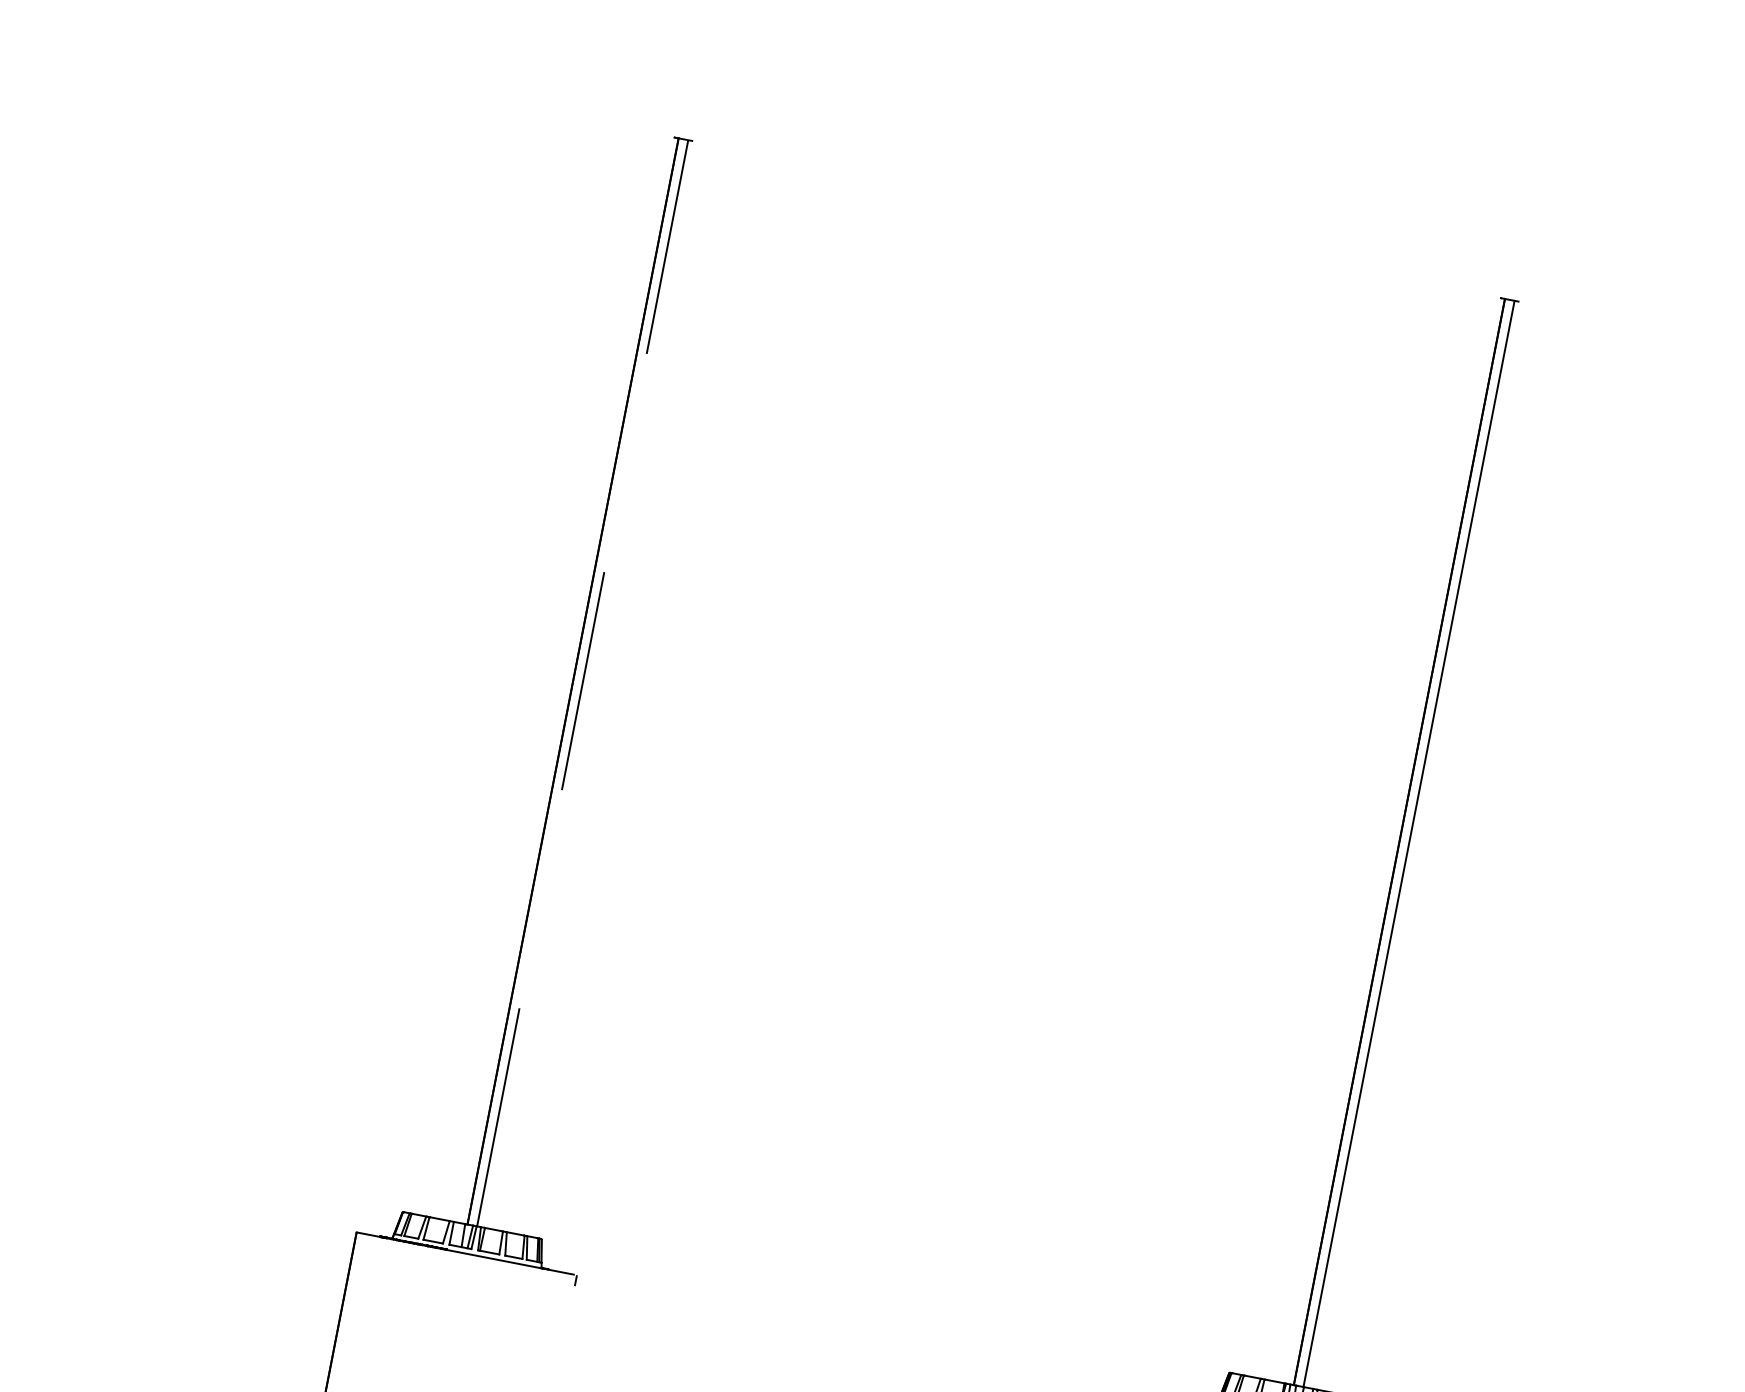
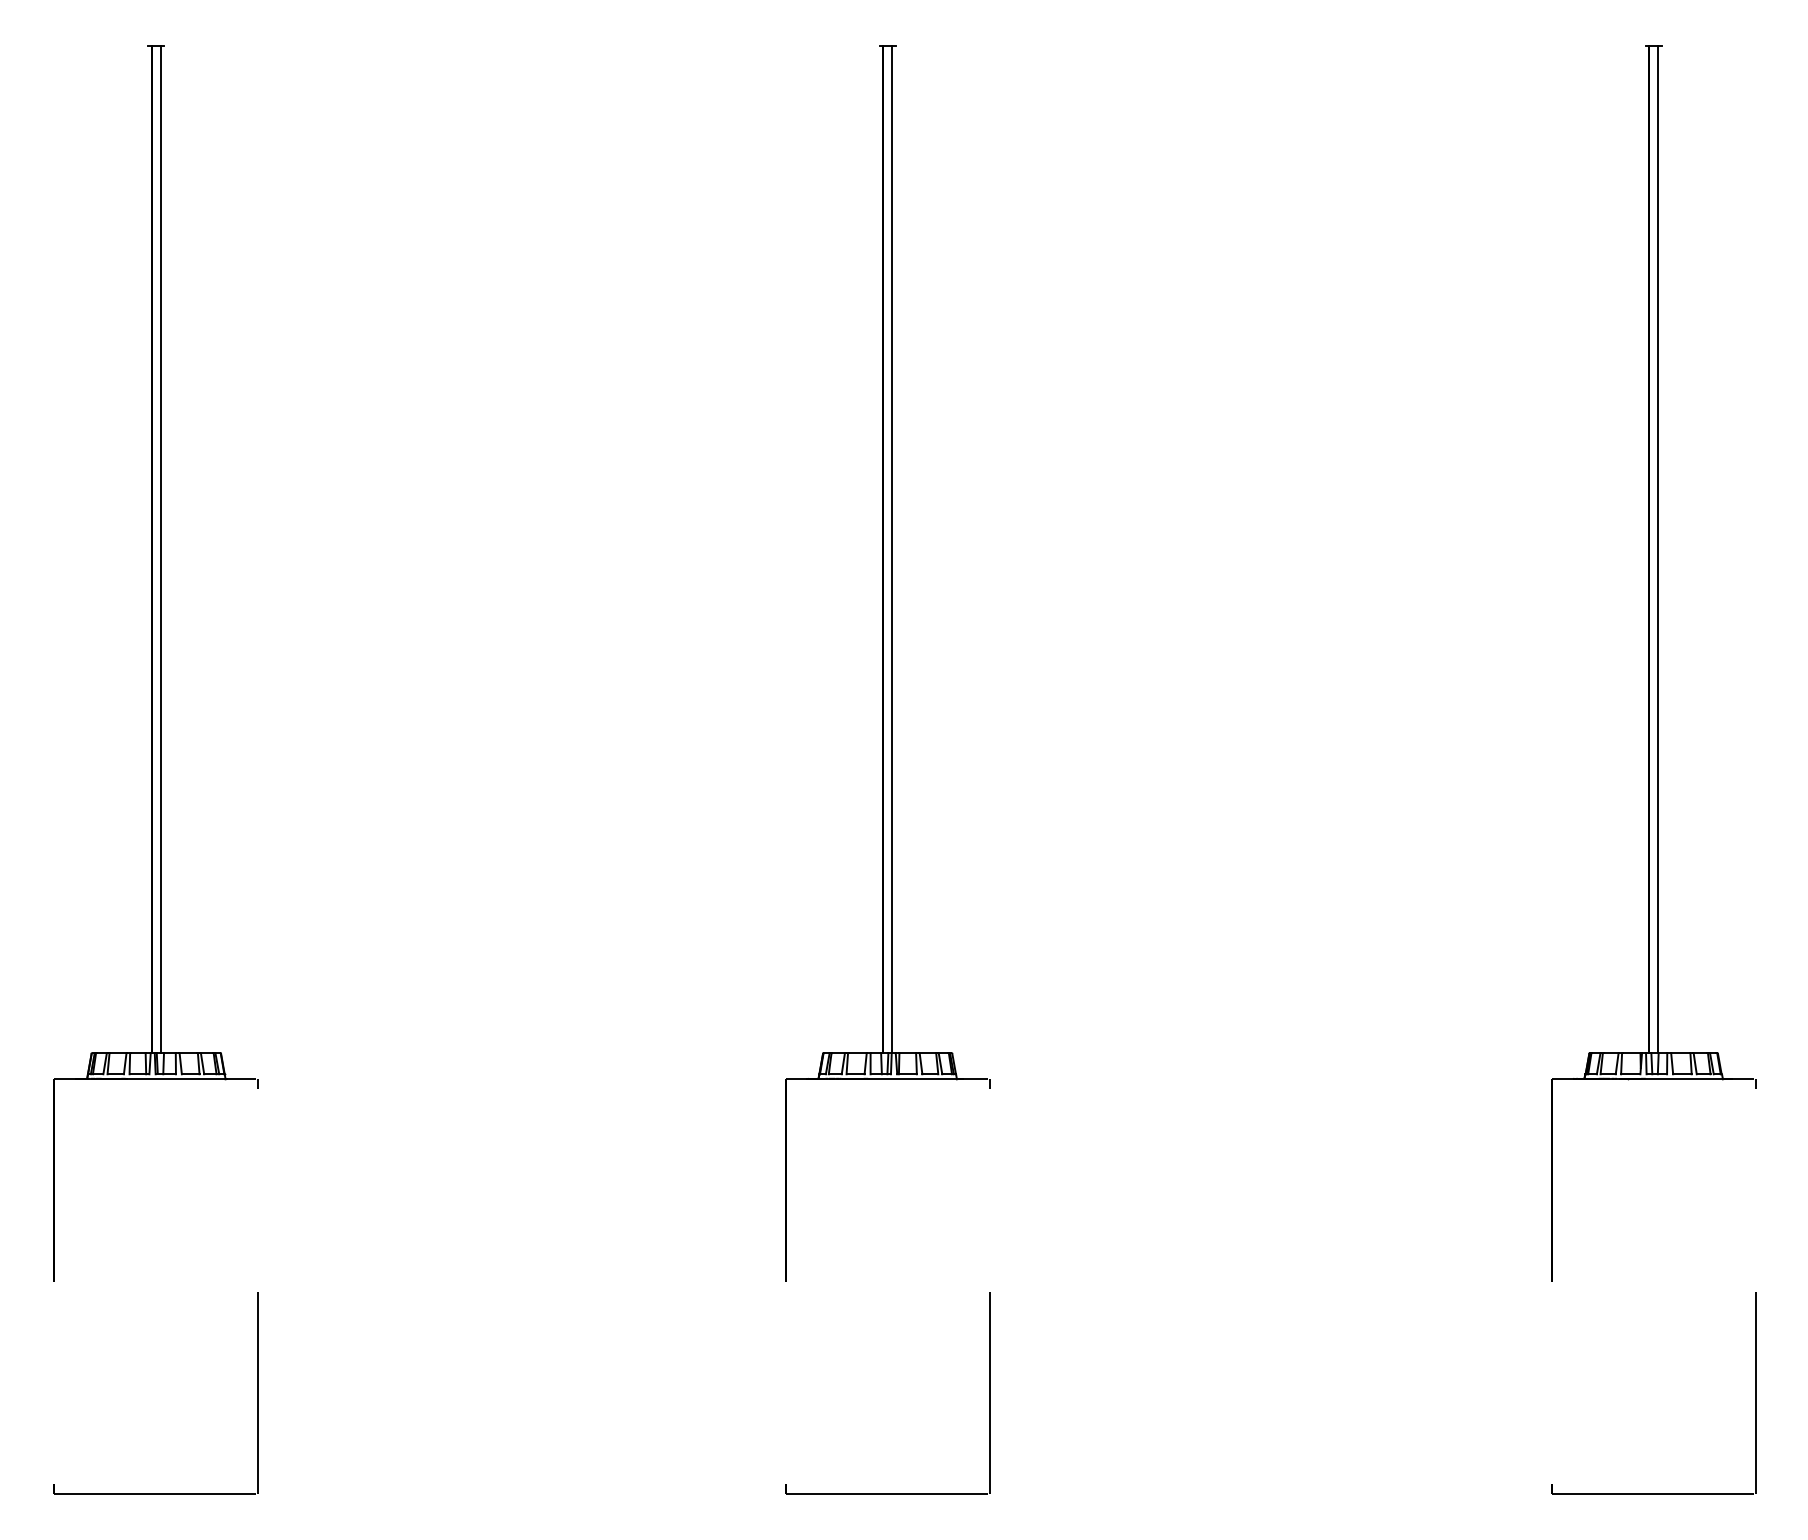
line: (583, 683) -> (892, 549), dashed -> solid

